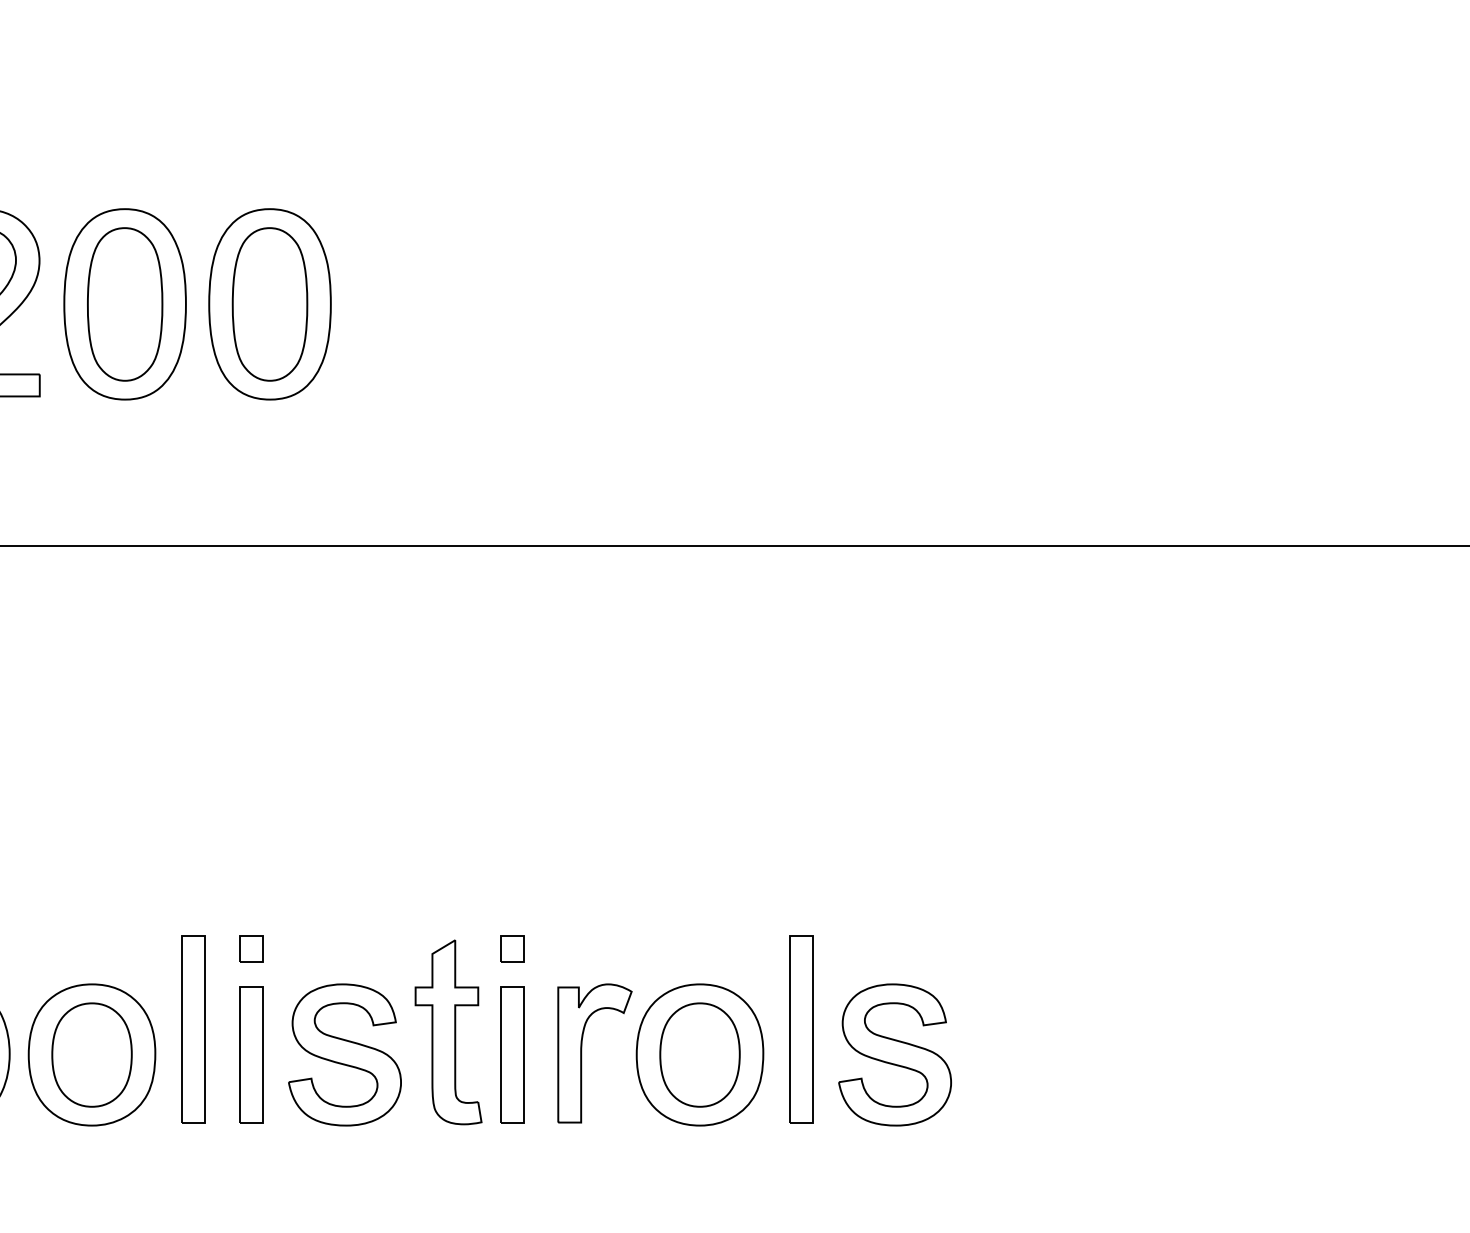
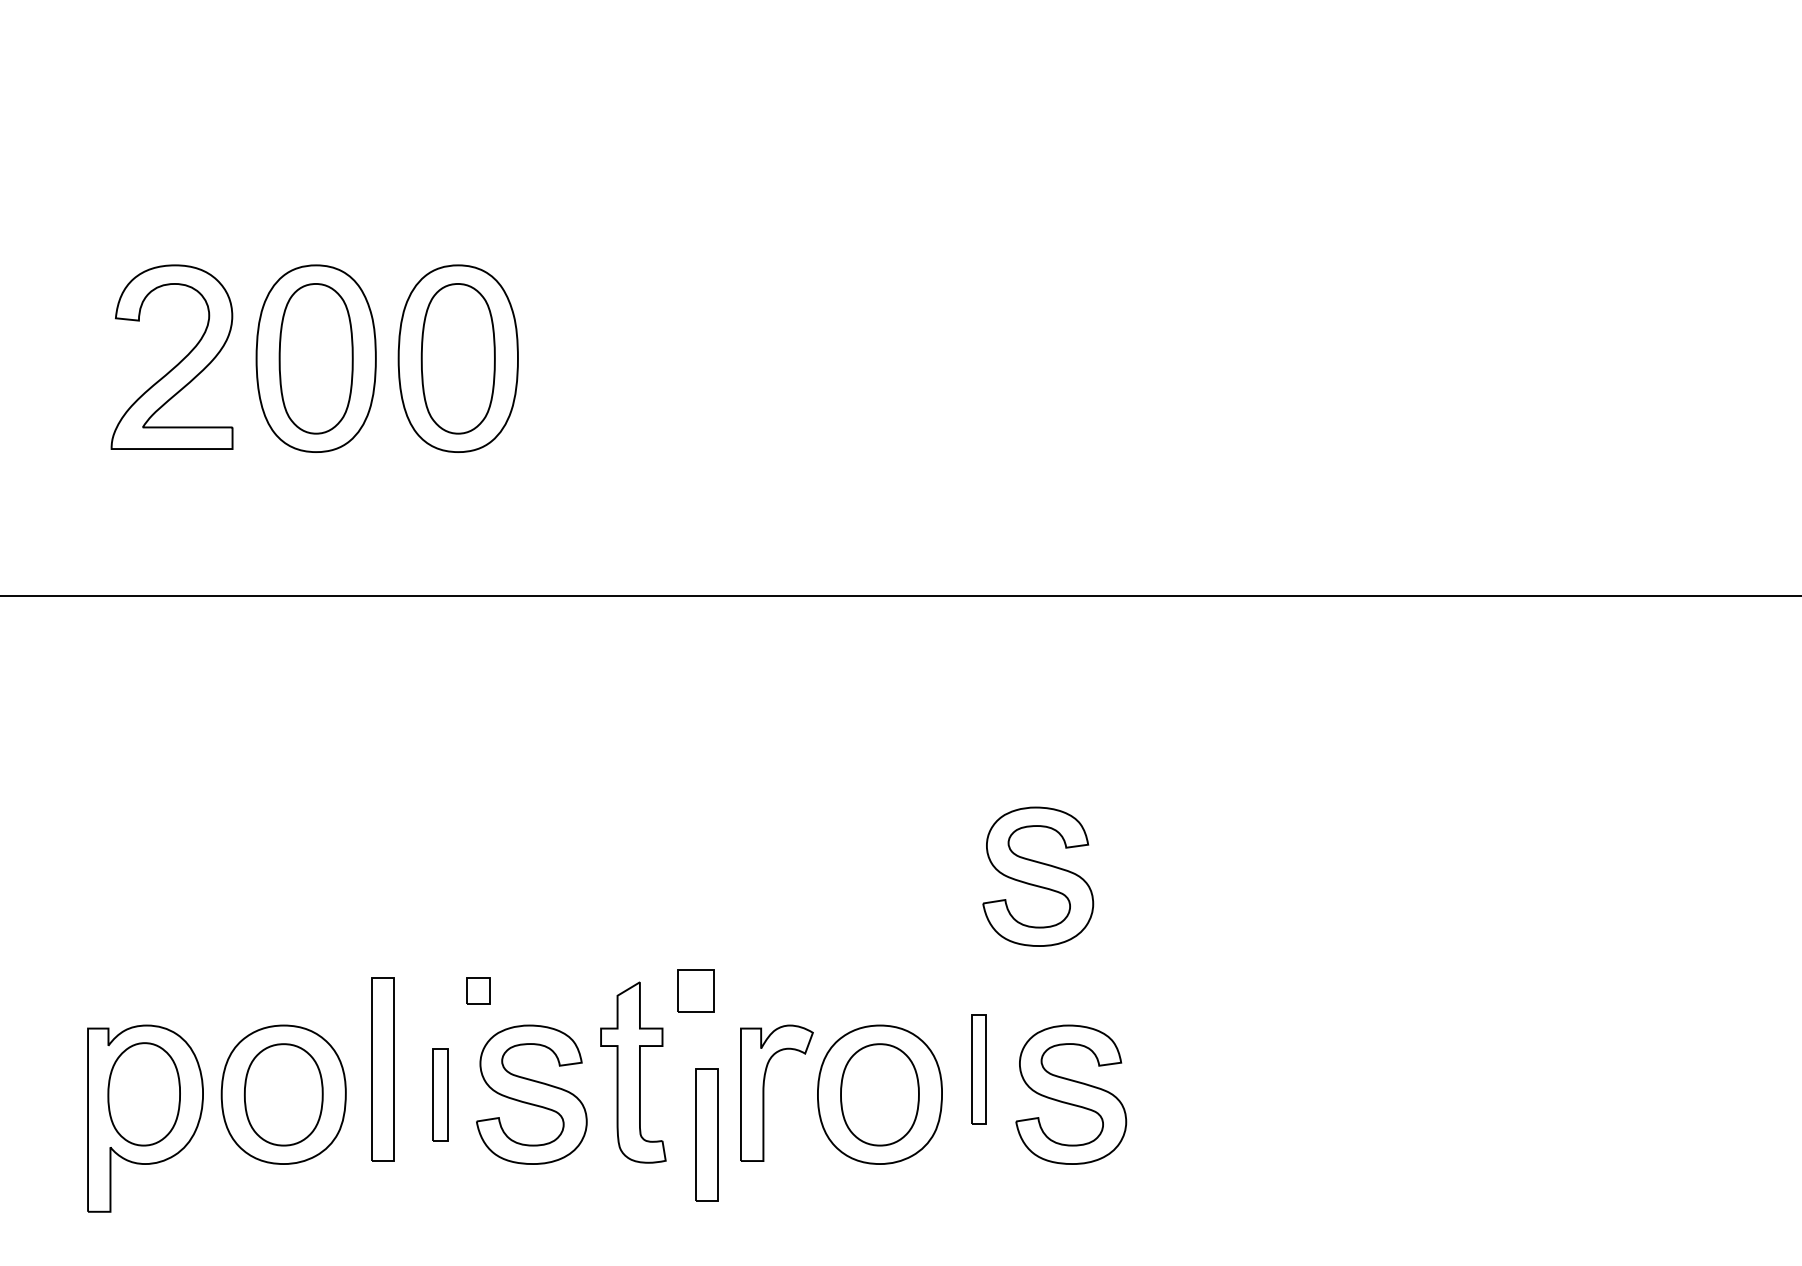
part: (861, 832) -> (1038, 876), added
part: (251, 948) -> (478, 990), moved
part: (511, 948) -> (695, 990), size x1.6
part: (800, 1029) -> (978, 1069), size x0.6
part: (251, 1054) -> (440, 1094), size x0.7
part: (511, 1054) -> (706, 1134), moved

